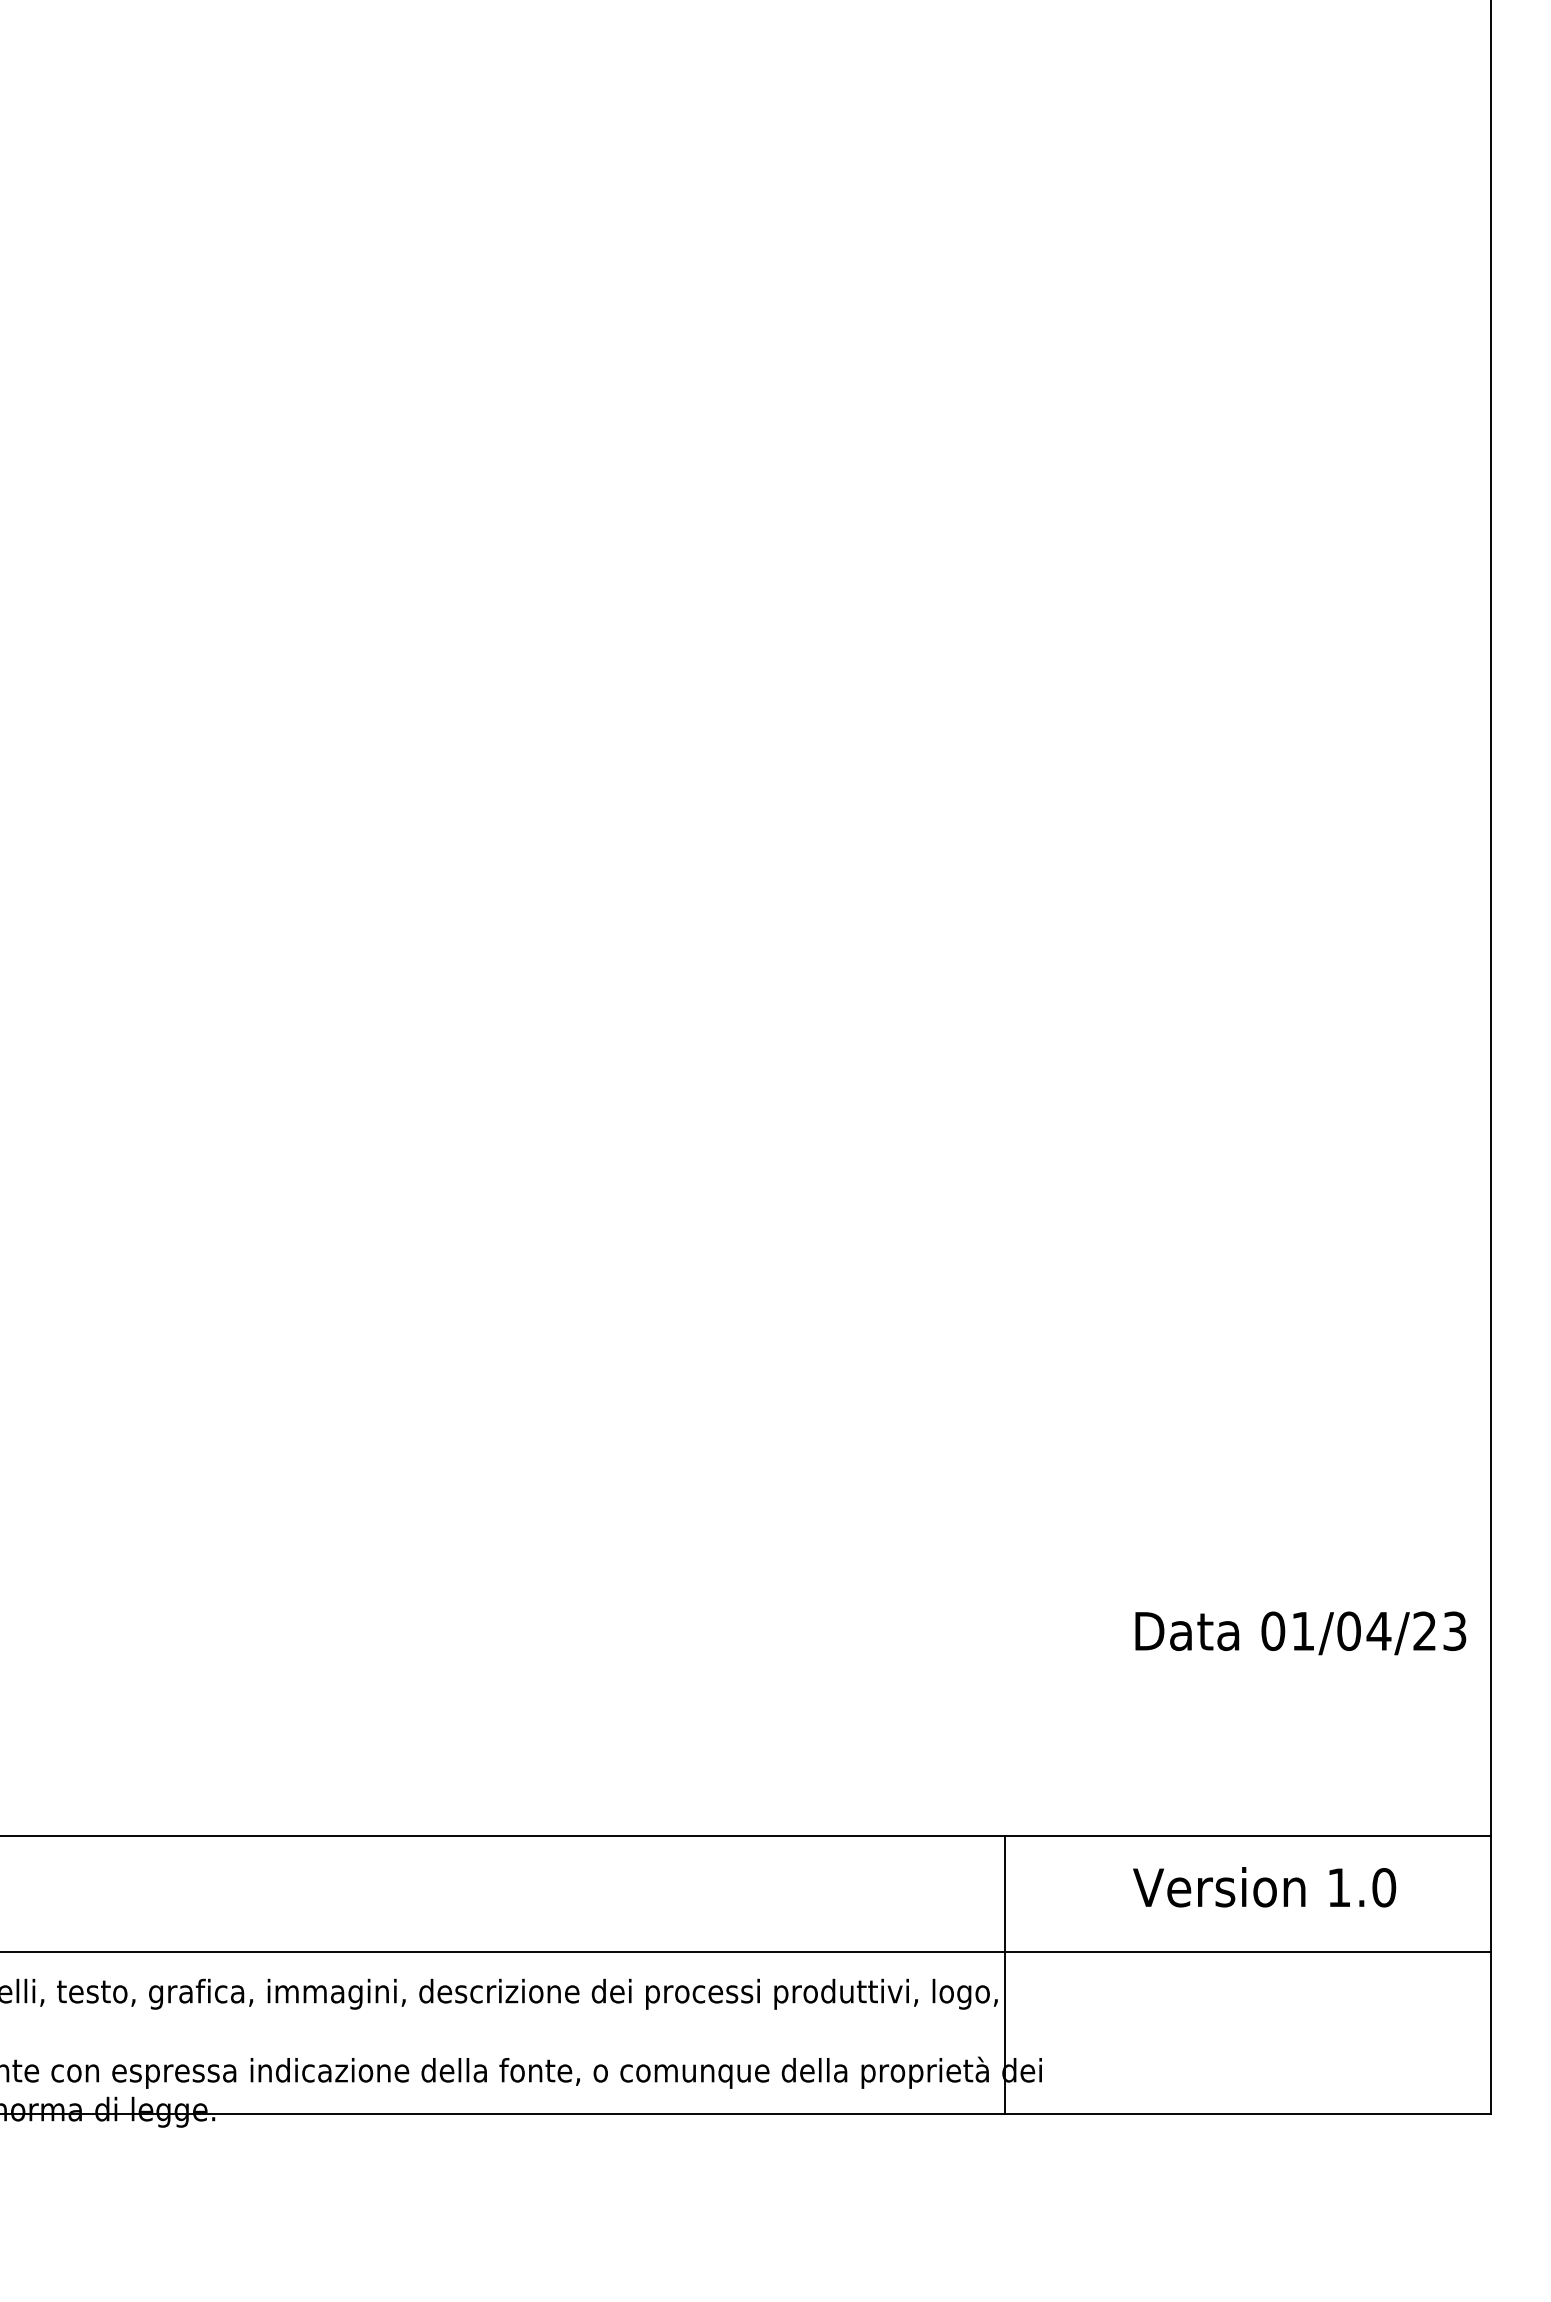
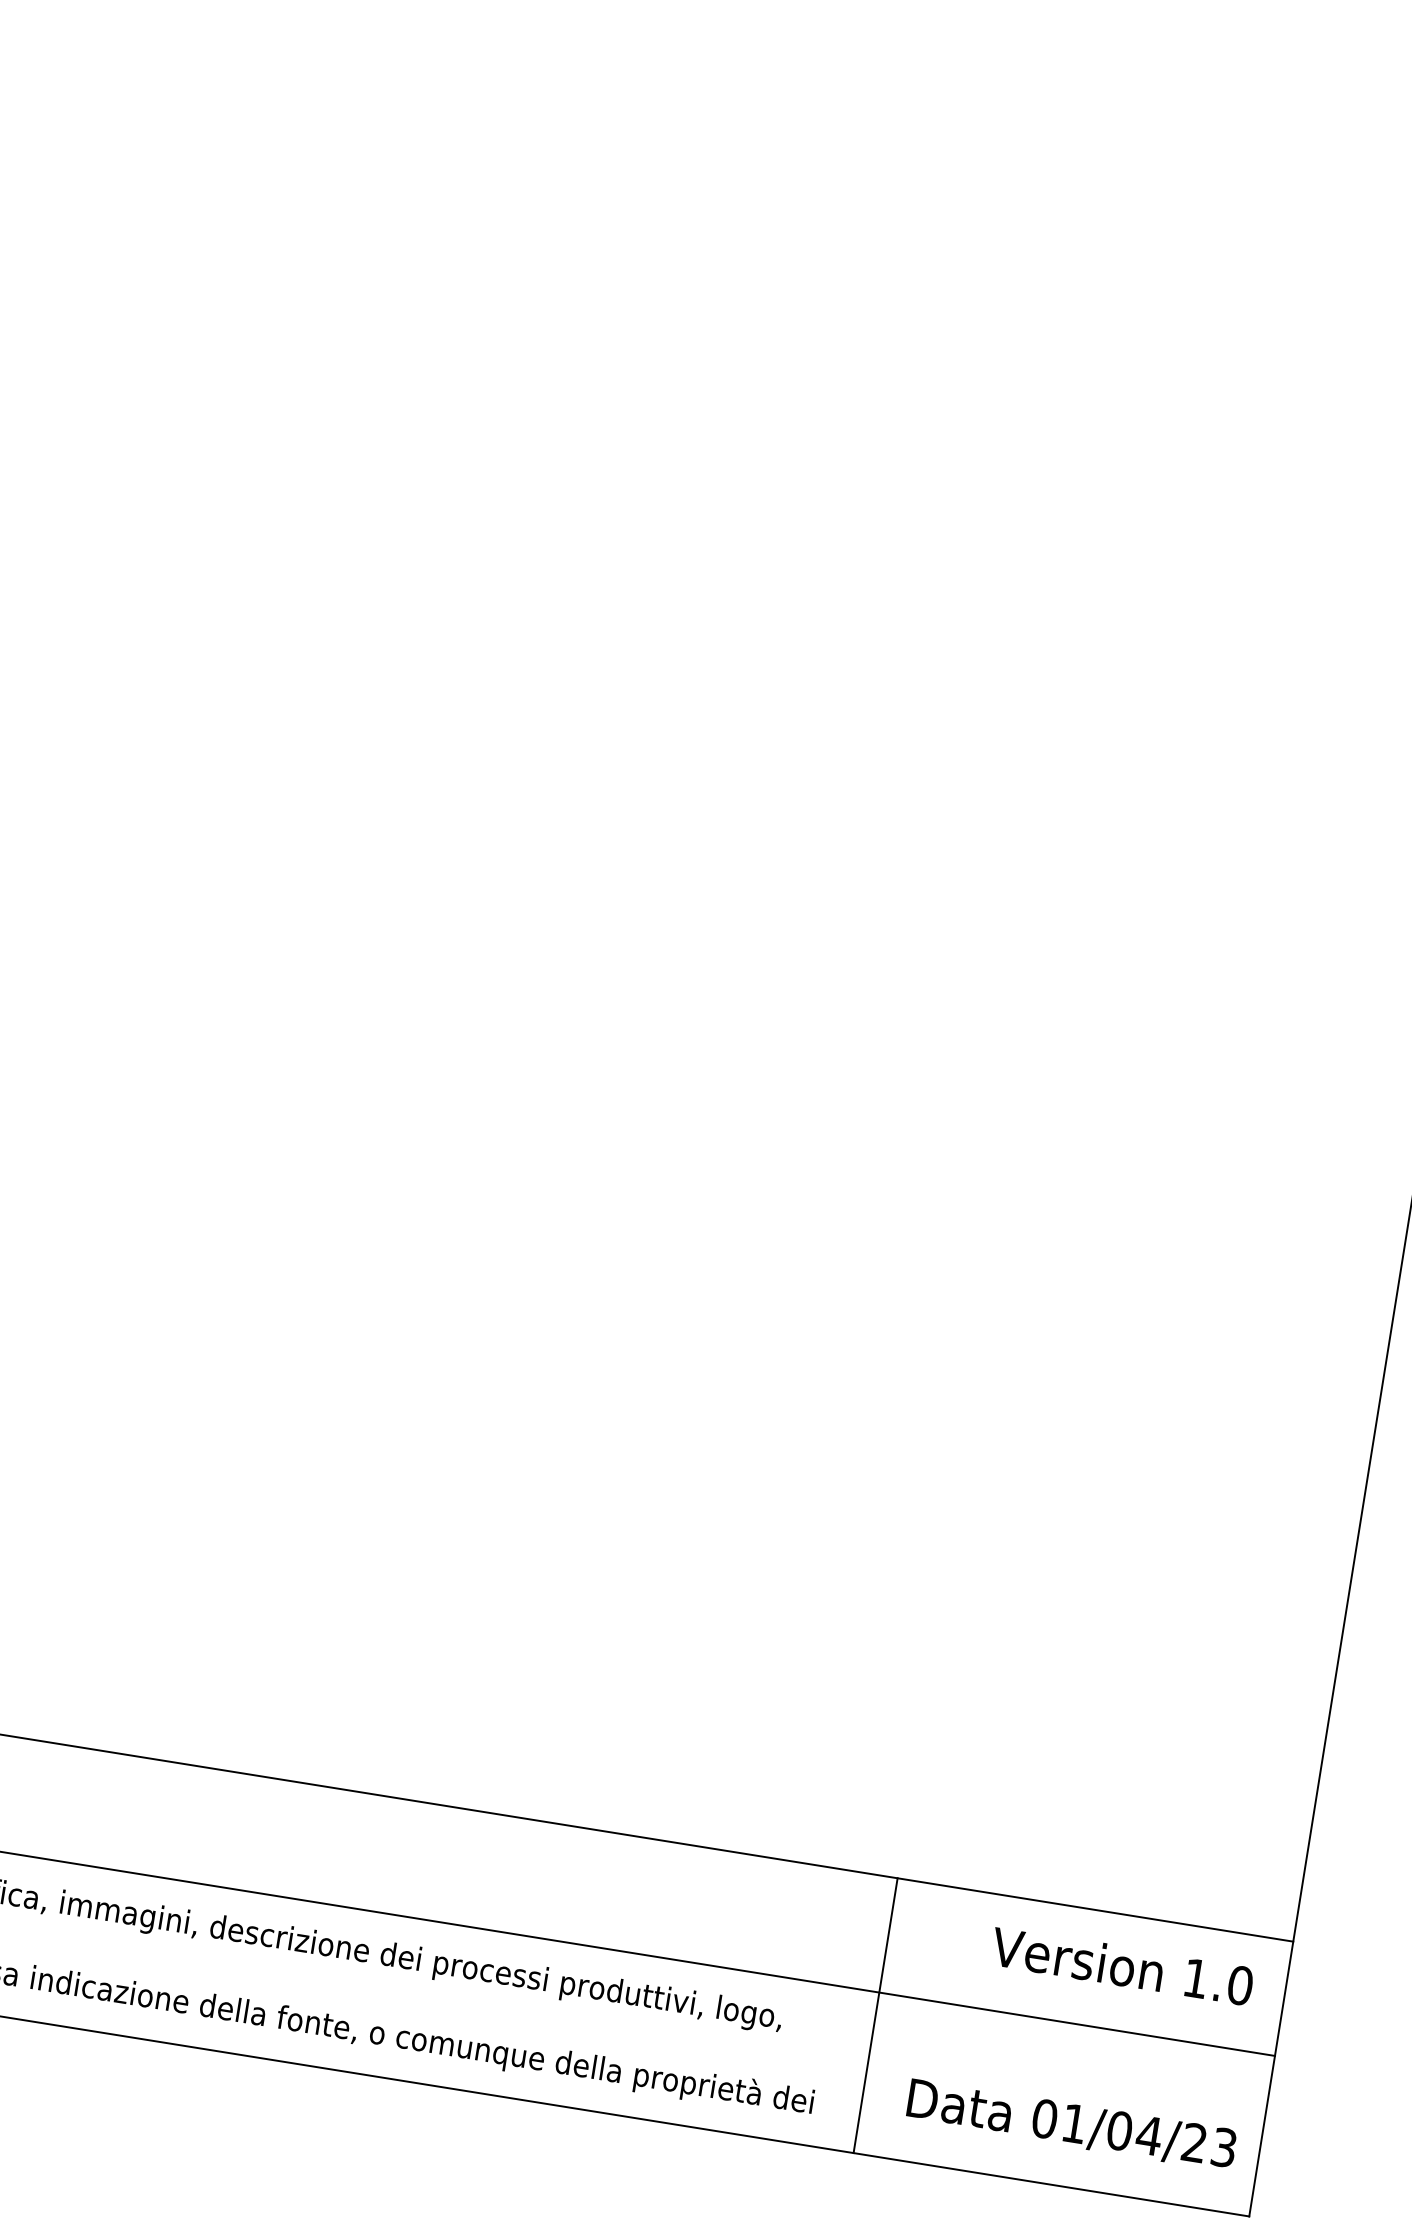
text: (1300, 1633) -> (1071, 2125), moved
text: (1264, 1887) -> (1122, 1966), moved
line: (1004, 1974) -> (875, 2015), moved

